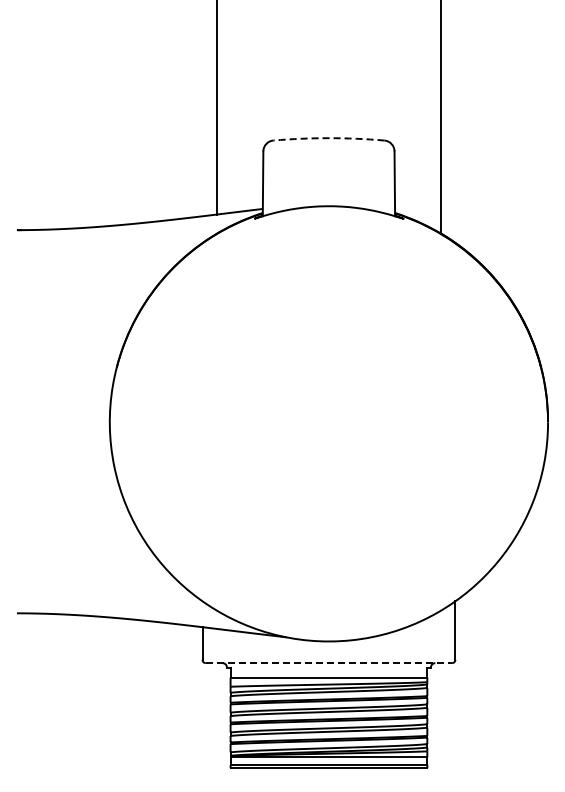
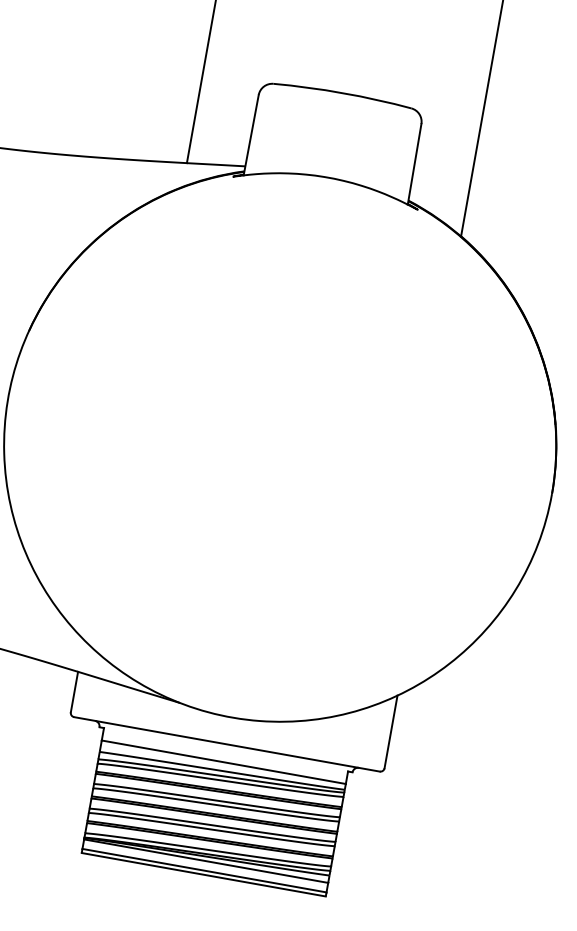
arc: (328, 138) -> (342, 93), dashed -> solid
line: (329, 663) -> (227, 744), dashed -> solid

